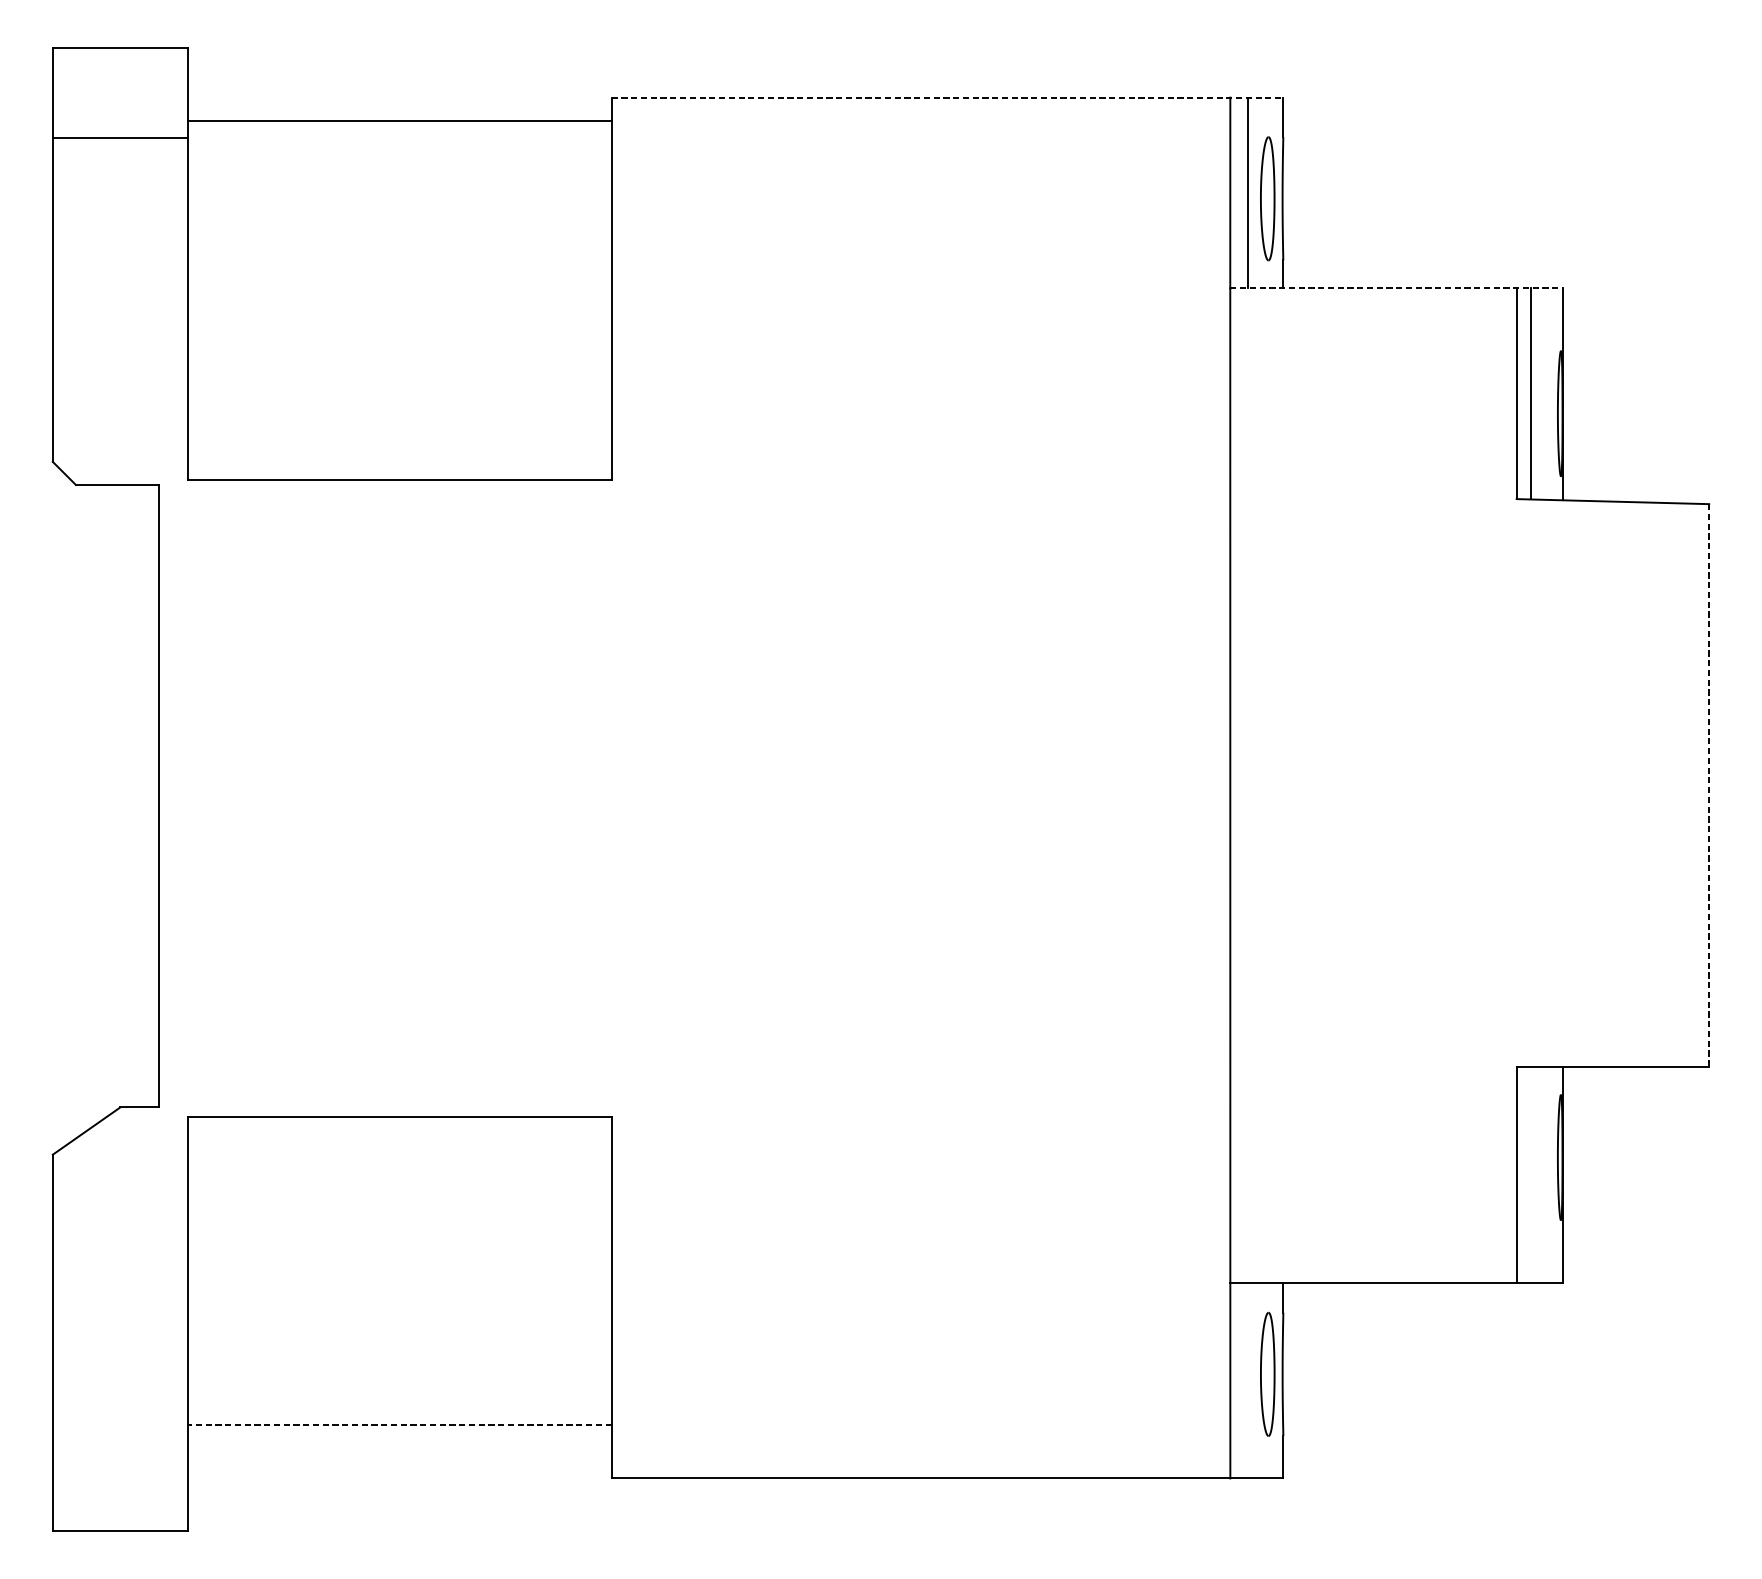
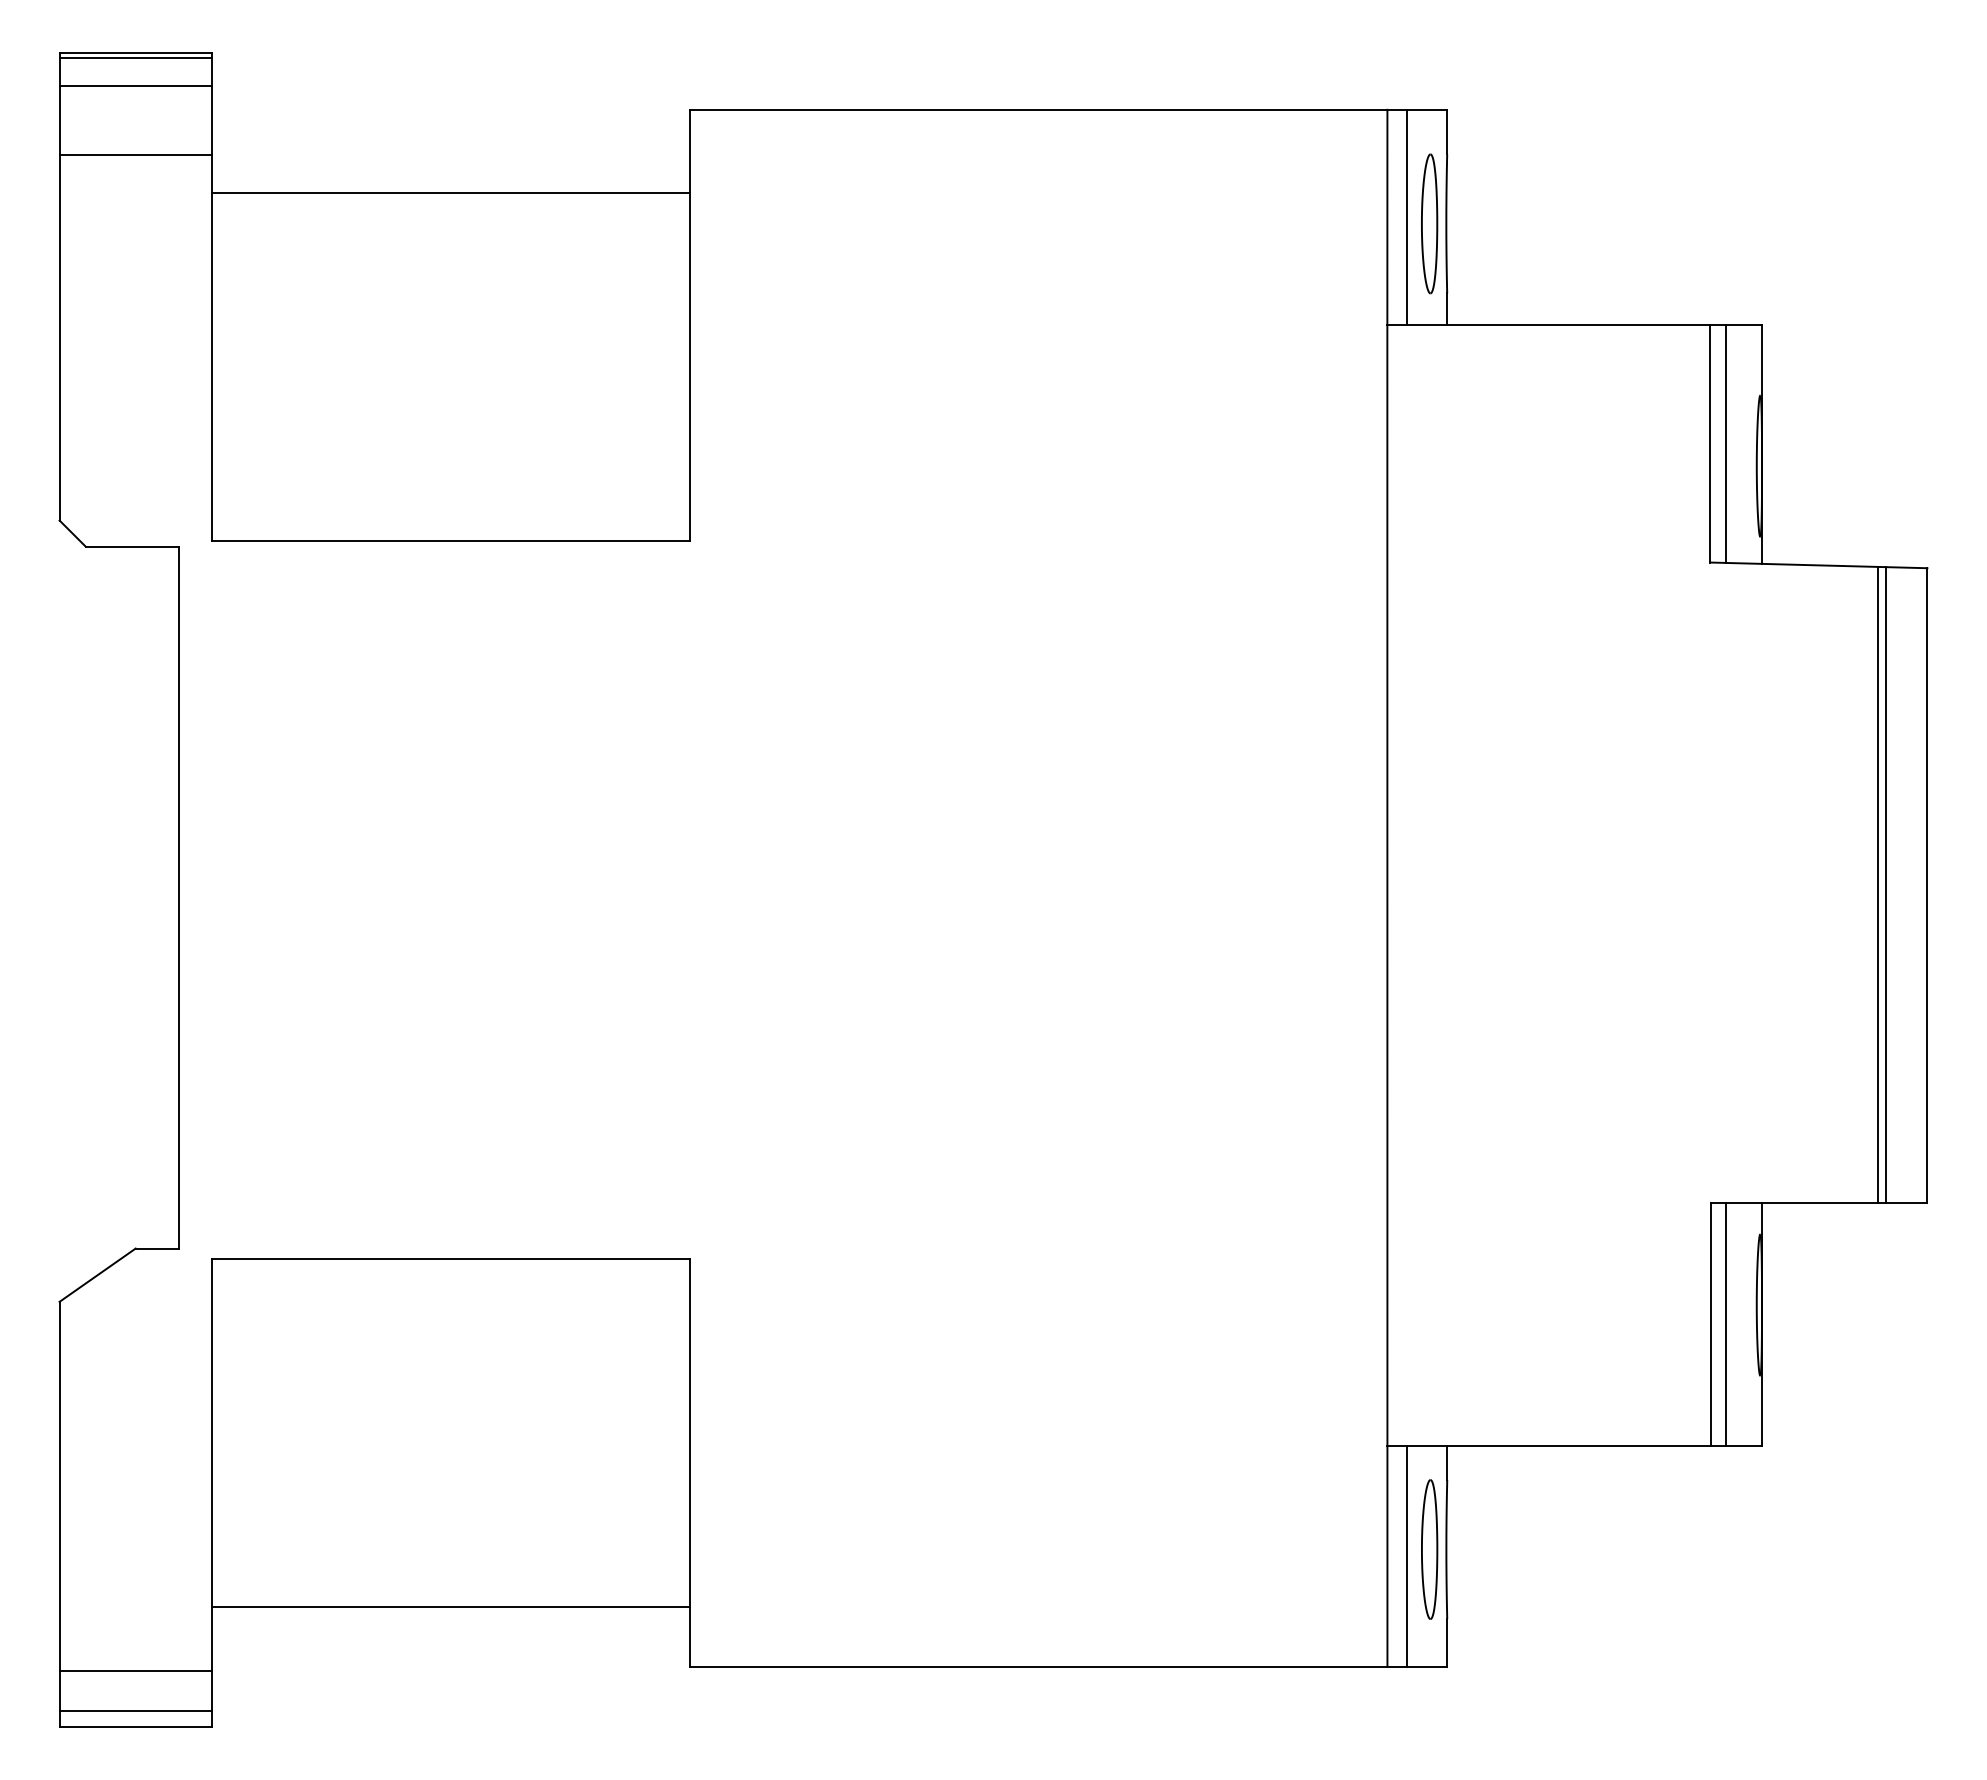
line: (120, 51) -> (135, 57), added
line: (120, 76) -> (135, 85), added
line: (947, 97) -> (1068, 109), dashed -> solid
line: (399, 121) -> (450, 192), moved
line: (1396, 288) -> (1574, 324), dashed -> solid
line: (1664, 784) -> (1877, 884), added
line: (1672, 784) -> (1886, 884), added
line: (1709, 786) -> (1927, 886), dashed -> solid
line: (1531, 1174) -> (1726, 1324), added
line: (1247, 1380) -> (1406, 1556), added
line: (399, 1425) -> (450, 1607), dashed -> solid
line: (120, 1481) -> (135, 1670), added
line: (120, 1517) -> (135, 1710), added

